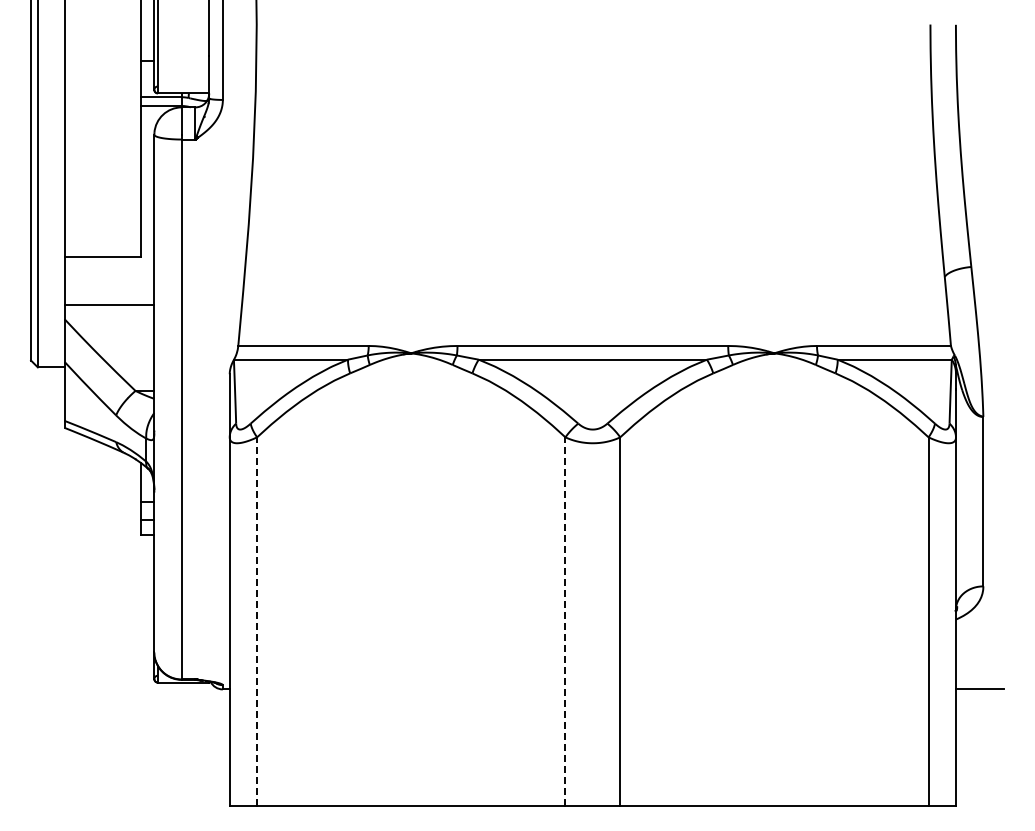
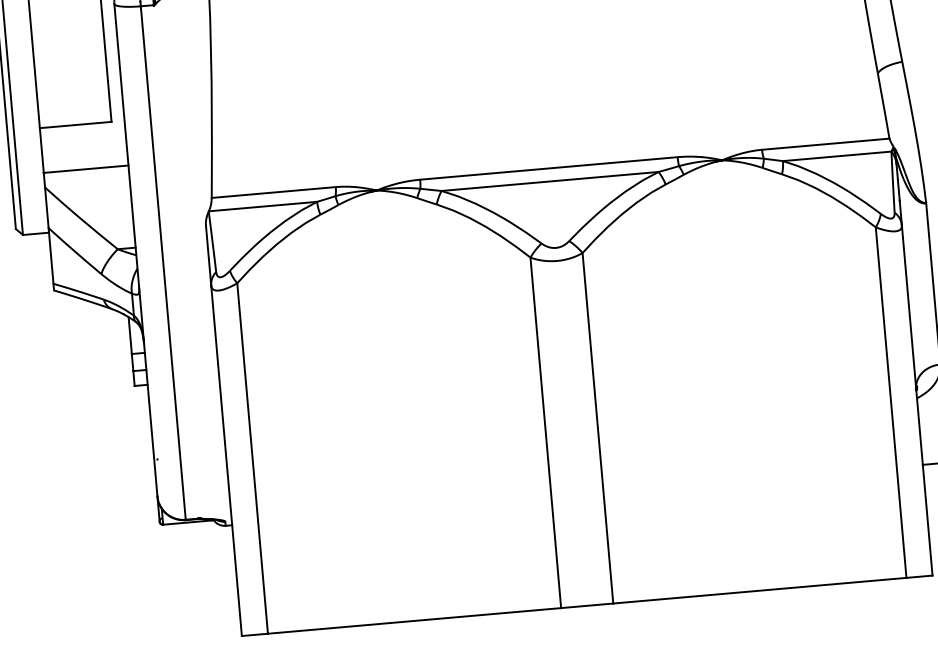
line: (257, 621) -> (252, 458), dashed -> solid
line: (565, 621) -> (545, 432), dashed -> solid

